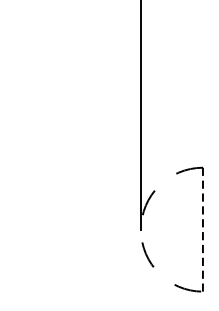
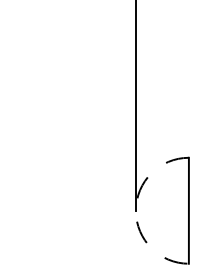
line: (202, 229) -> (188, 210), dashed -> solid

